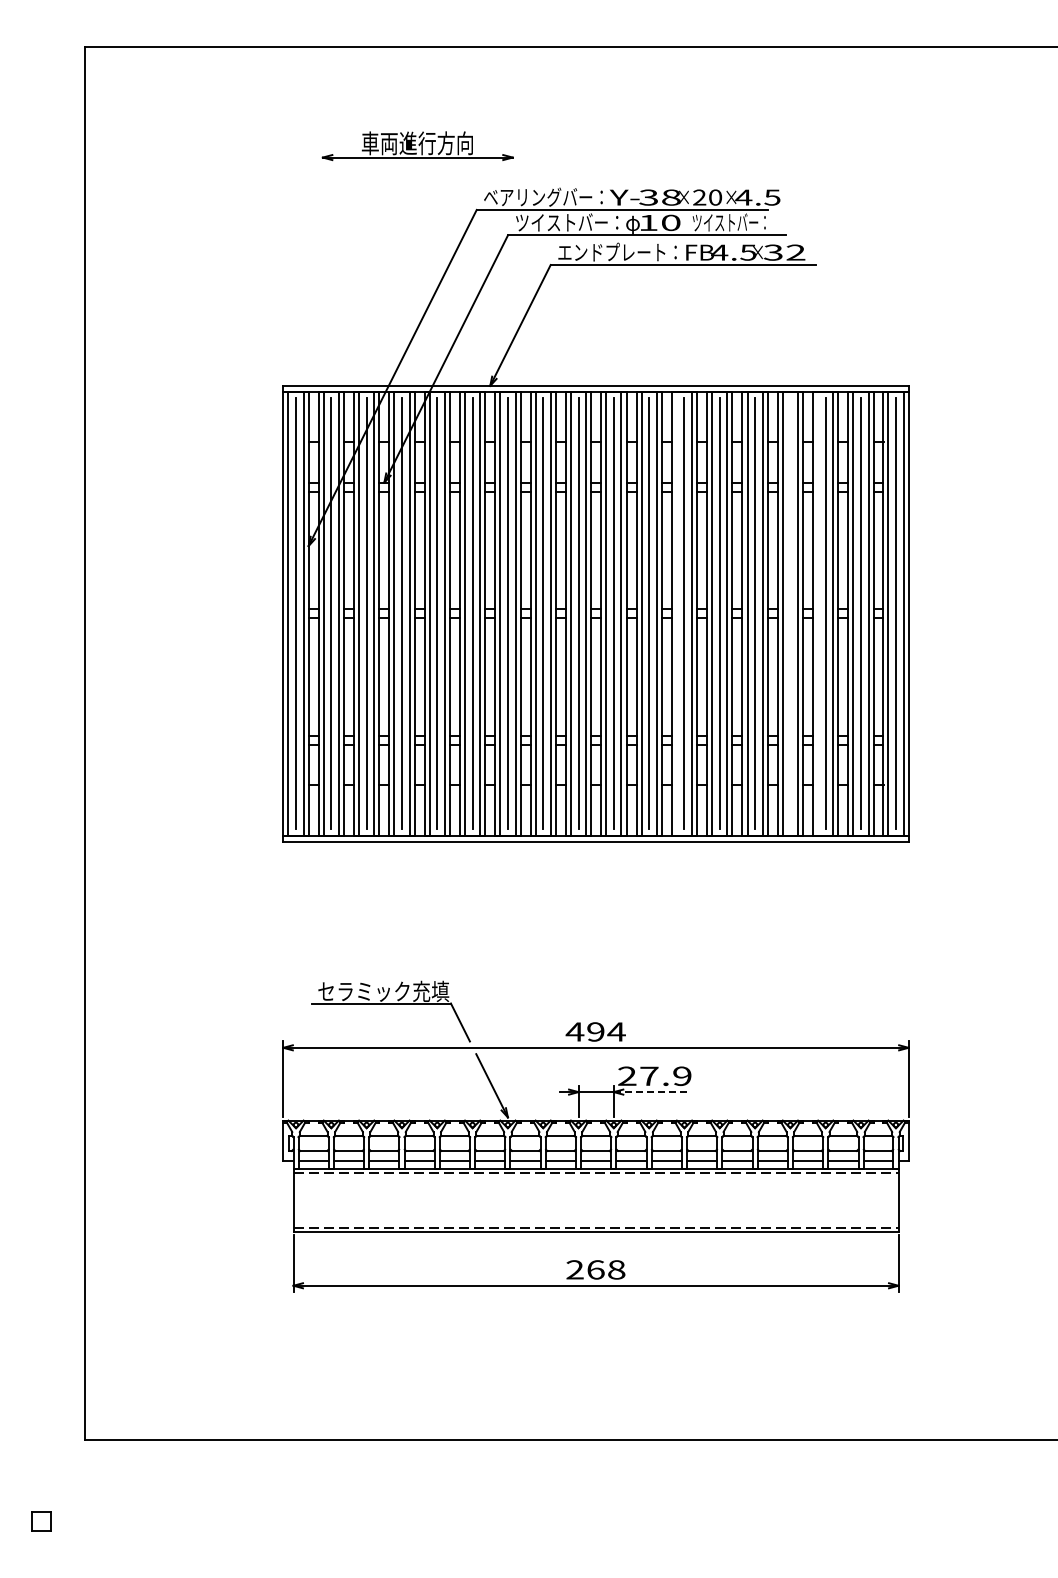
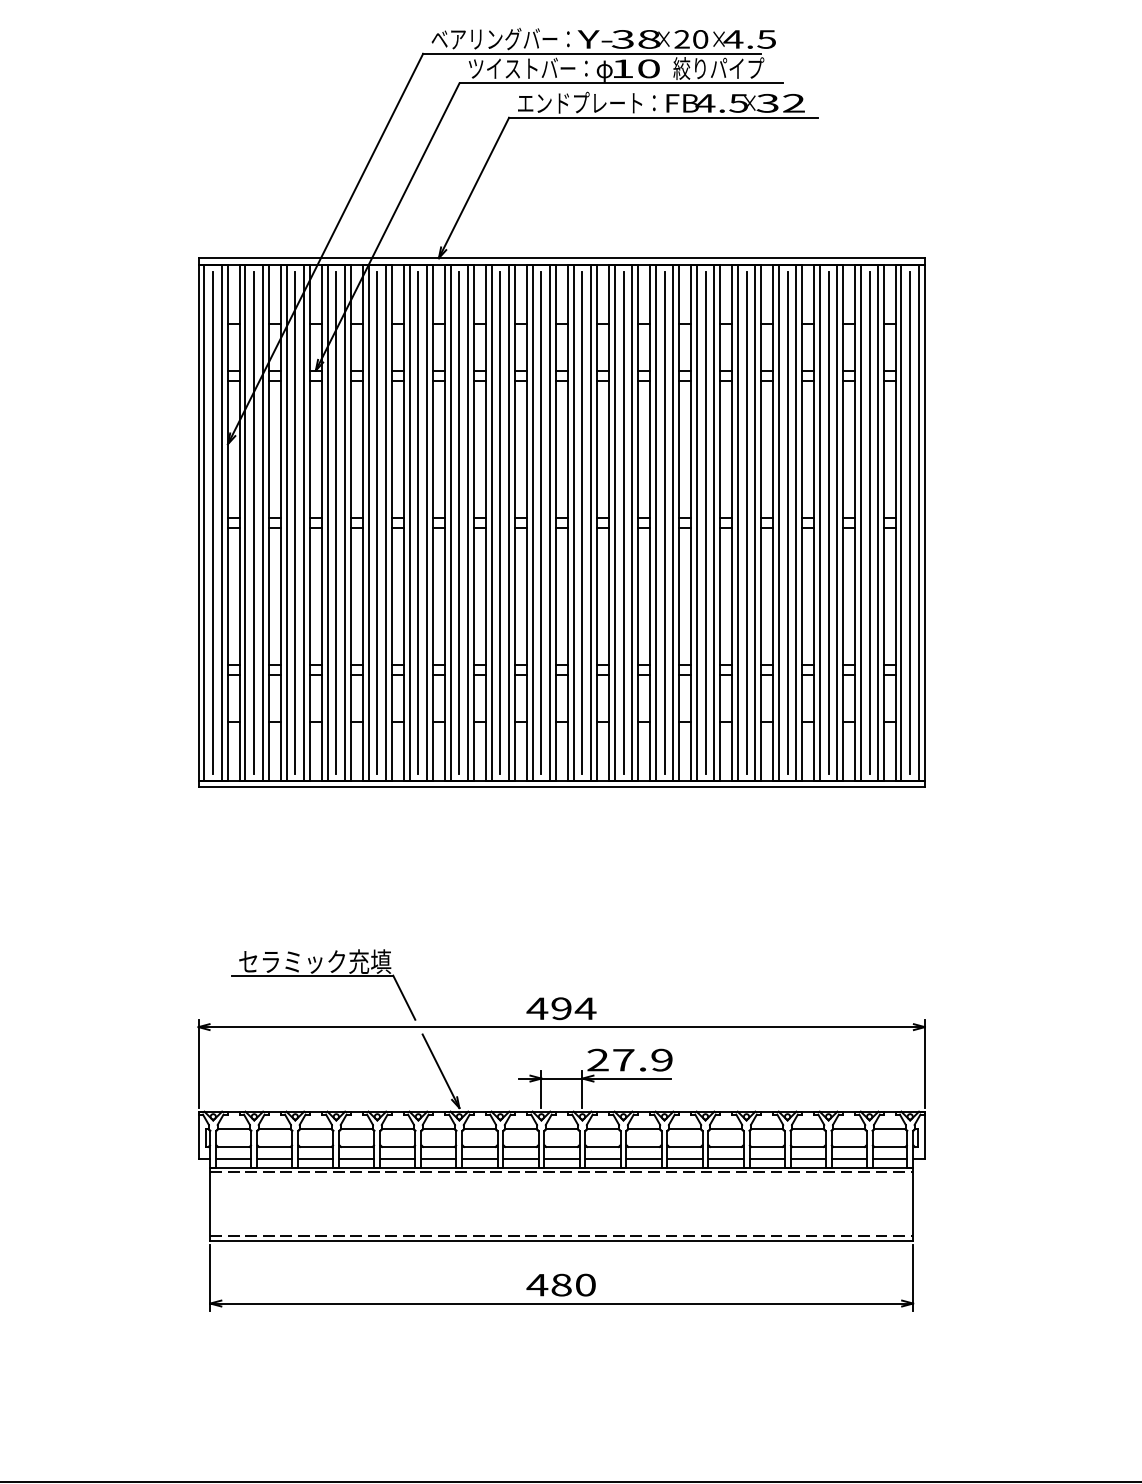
text: (731, 222) -> (719, 68), ツイストバー： -> 絞りパイプ
line: (676, 613) -> (655, 522), added
line: (790, 613) -> (787, 522), added
line: (818, 613) -> (820, 522), added
line: (651, 1092) -> (626, 1079), dashed -> solid
text: (595, 1269) -> (561, 1284), 268 -> 480

